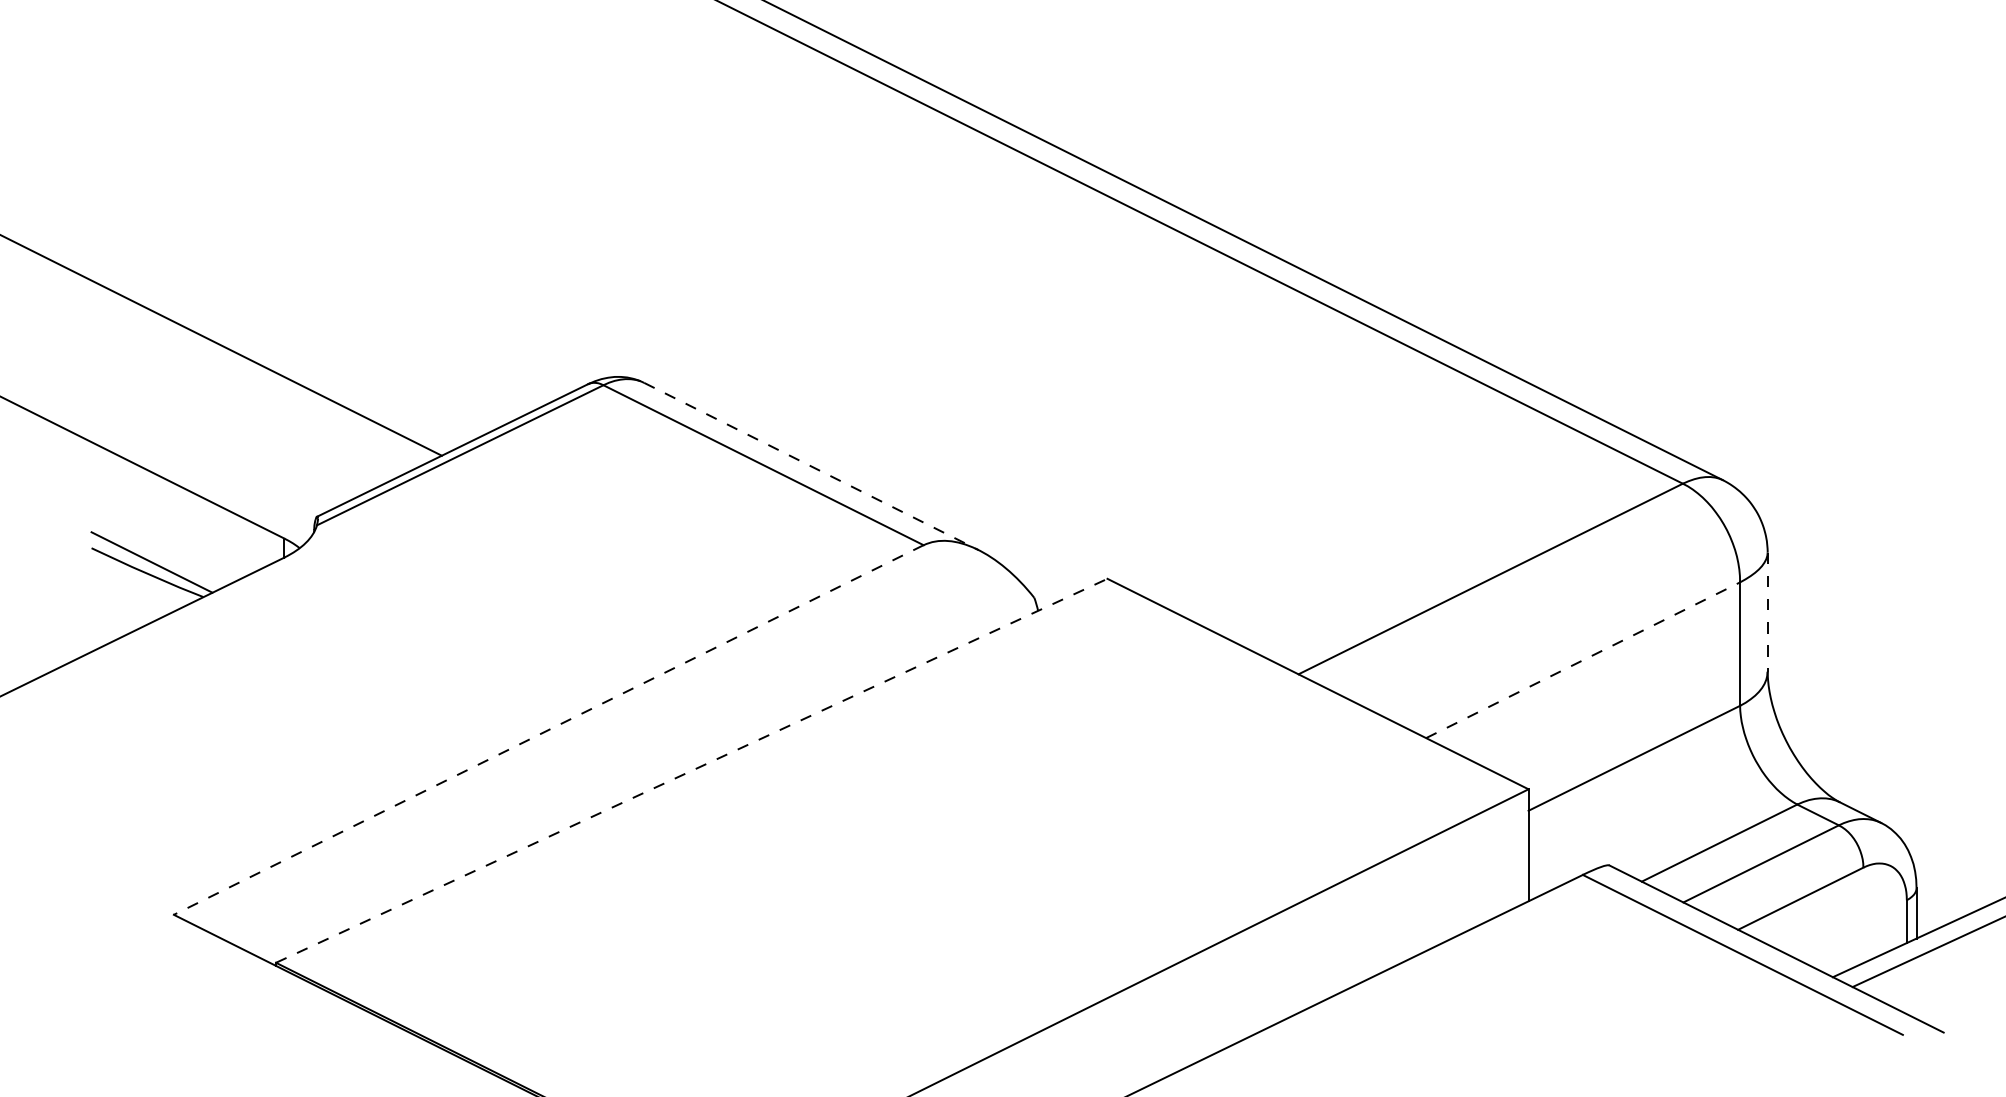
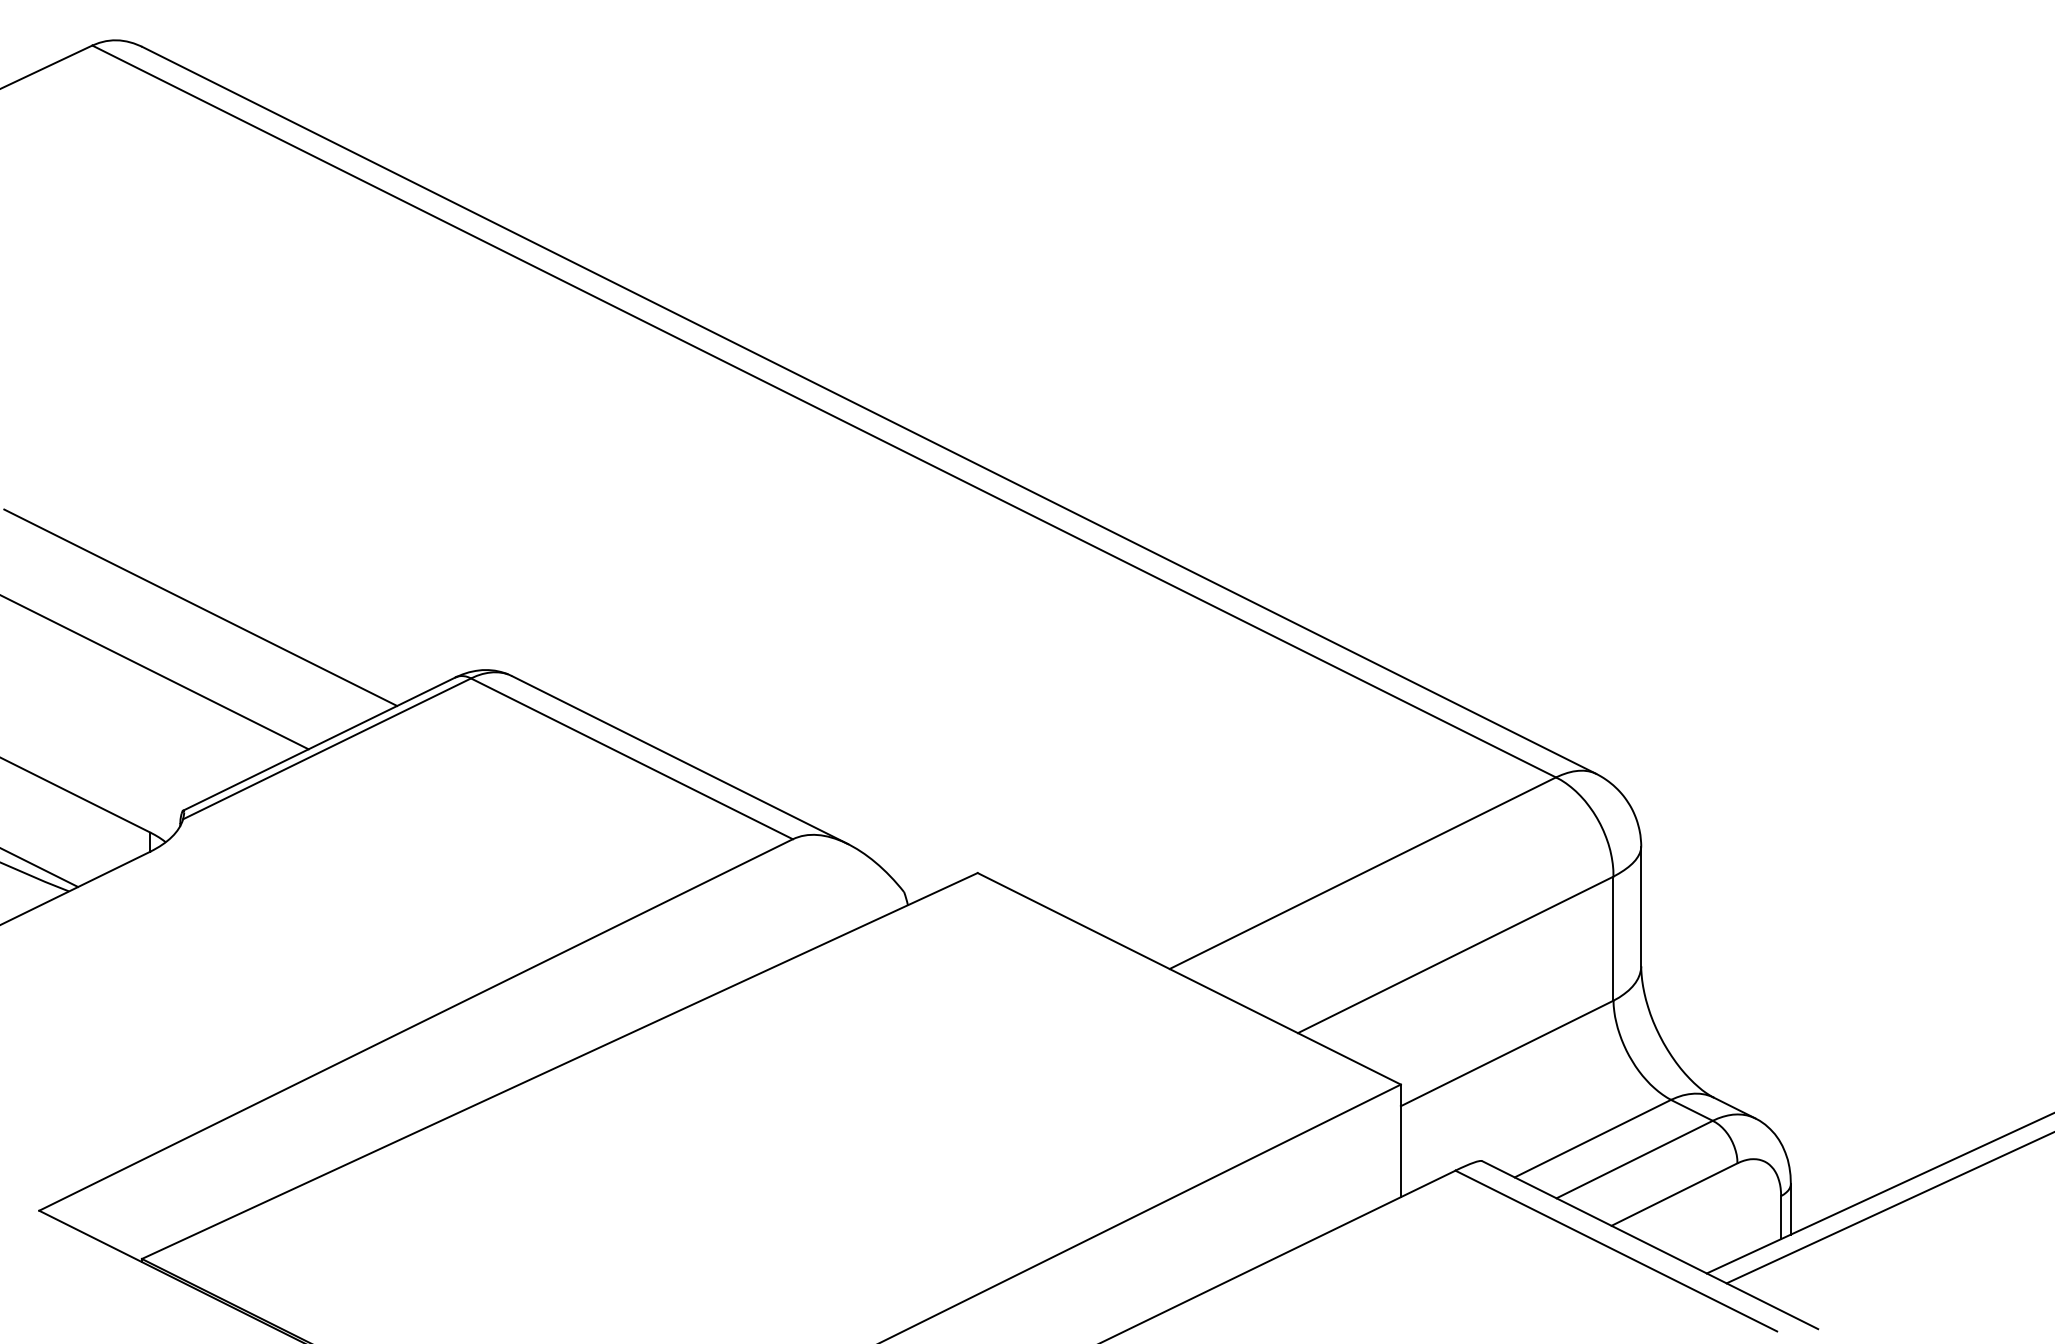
line: (334, 314) -> (200, 607), added
line: (811, 466) -> (680, 760), dashed -> solid
line: (1767, 612) -> (1641, 906), dashed -> solid
line: (1583, 659) -> (1456, 954), dashed -> solid
line: (548, 730) -> (415, 1025), dashed -> solid
line: (692, 770) -> (560, 1065), dashed -> solid

